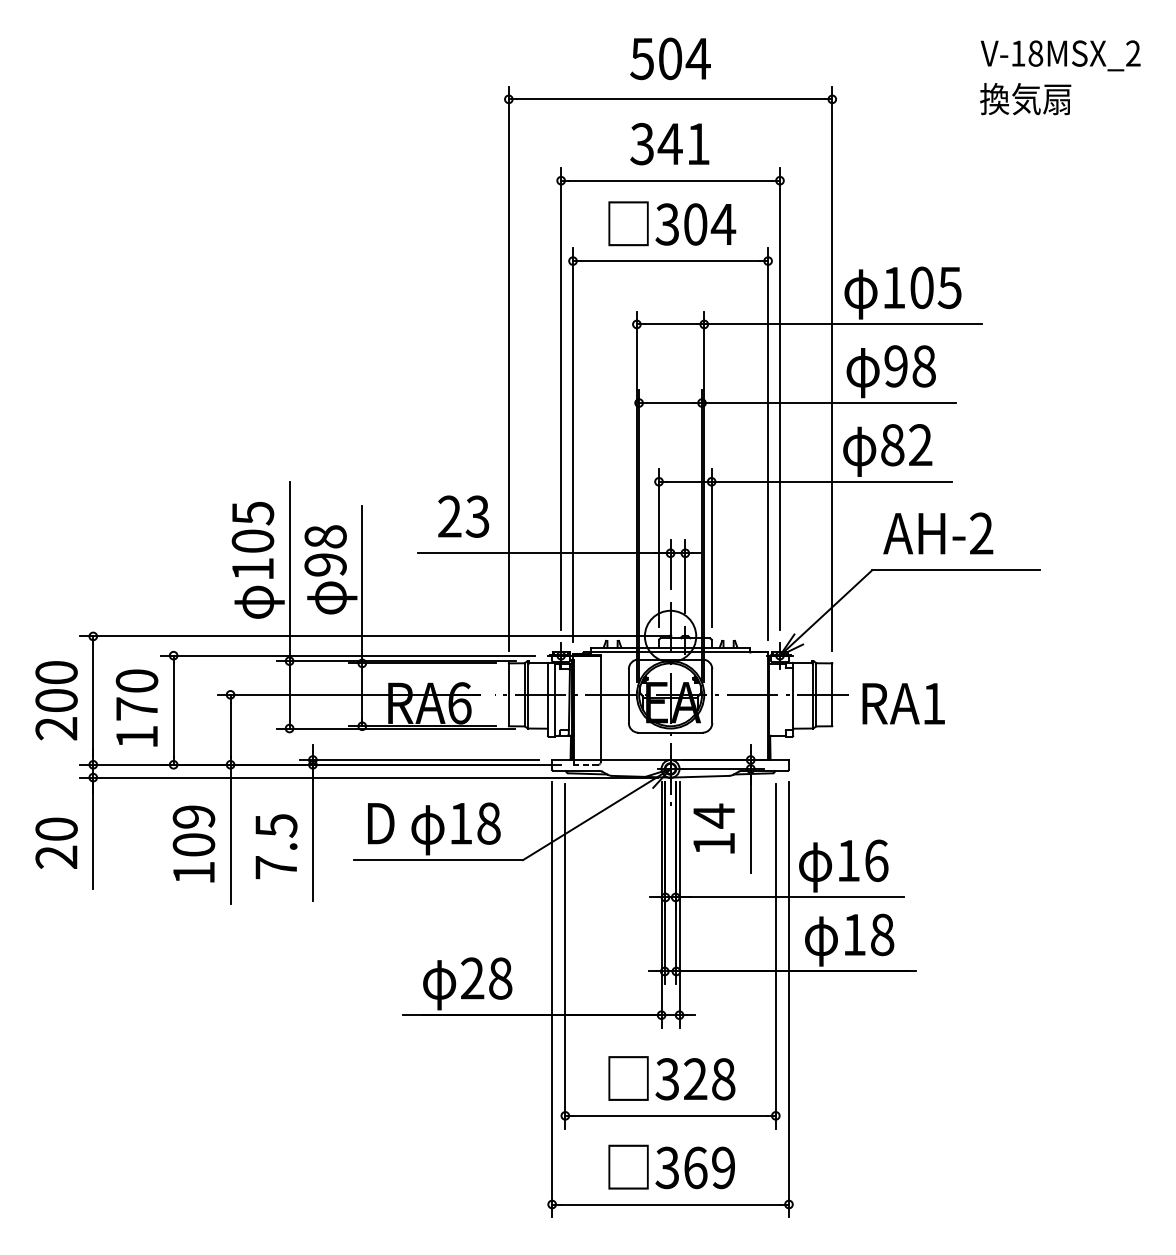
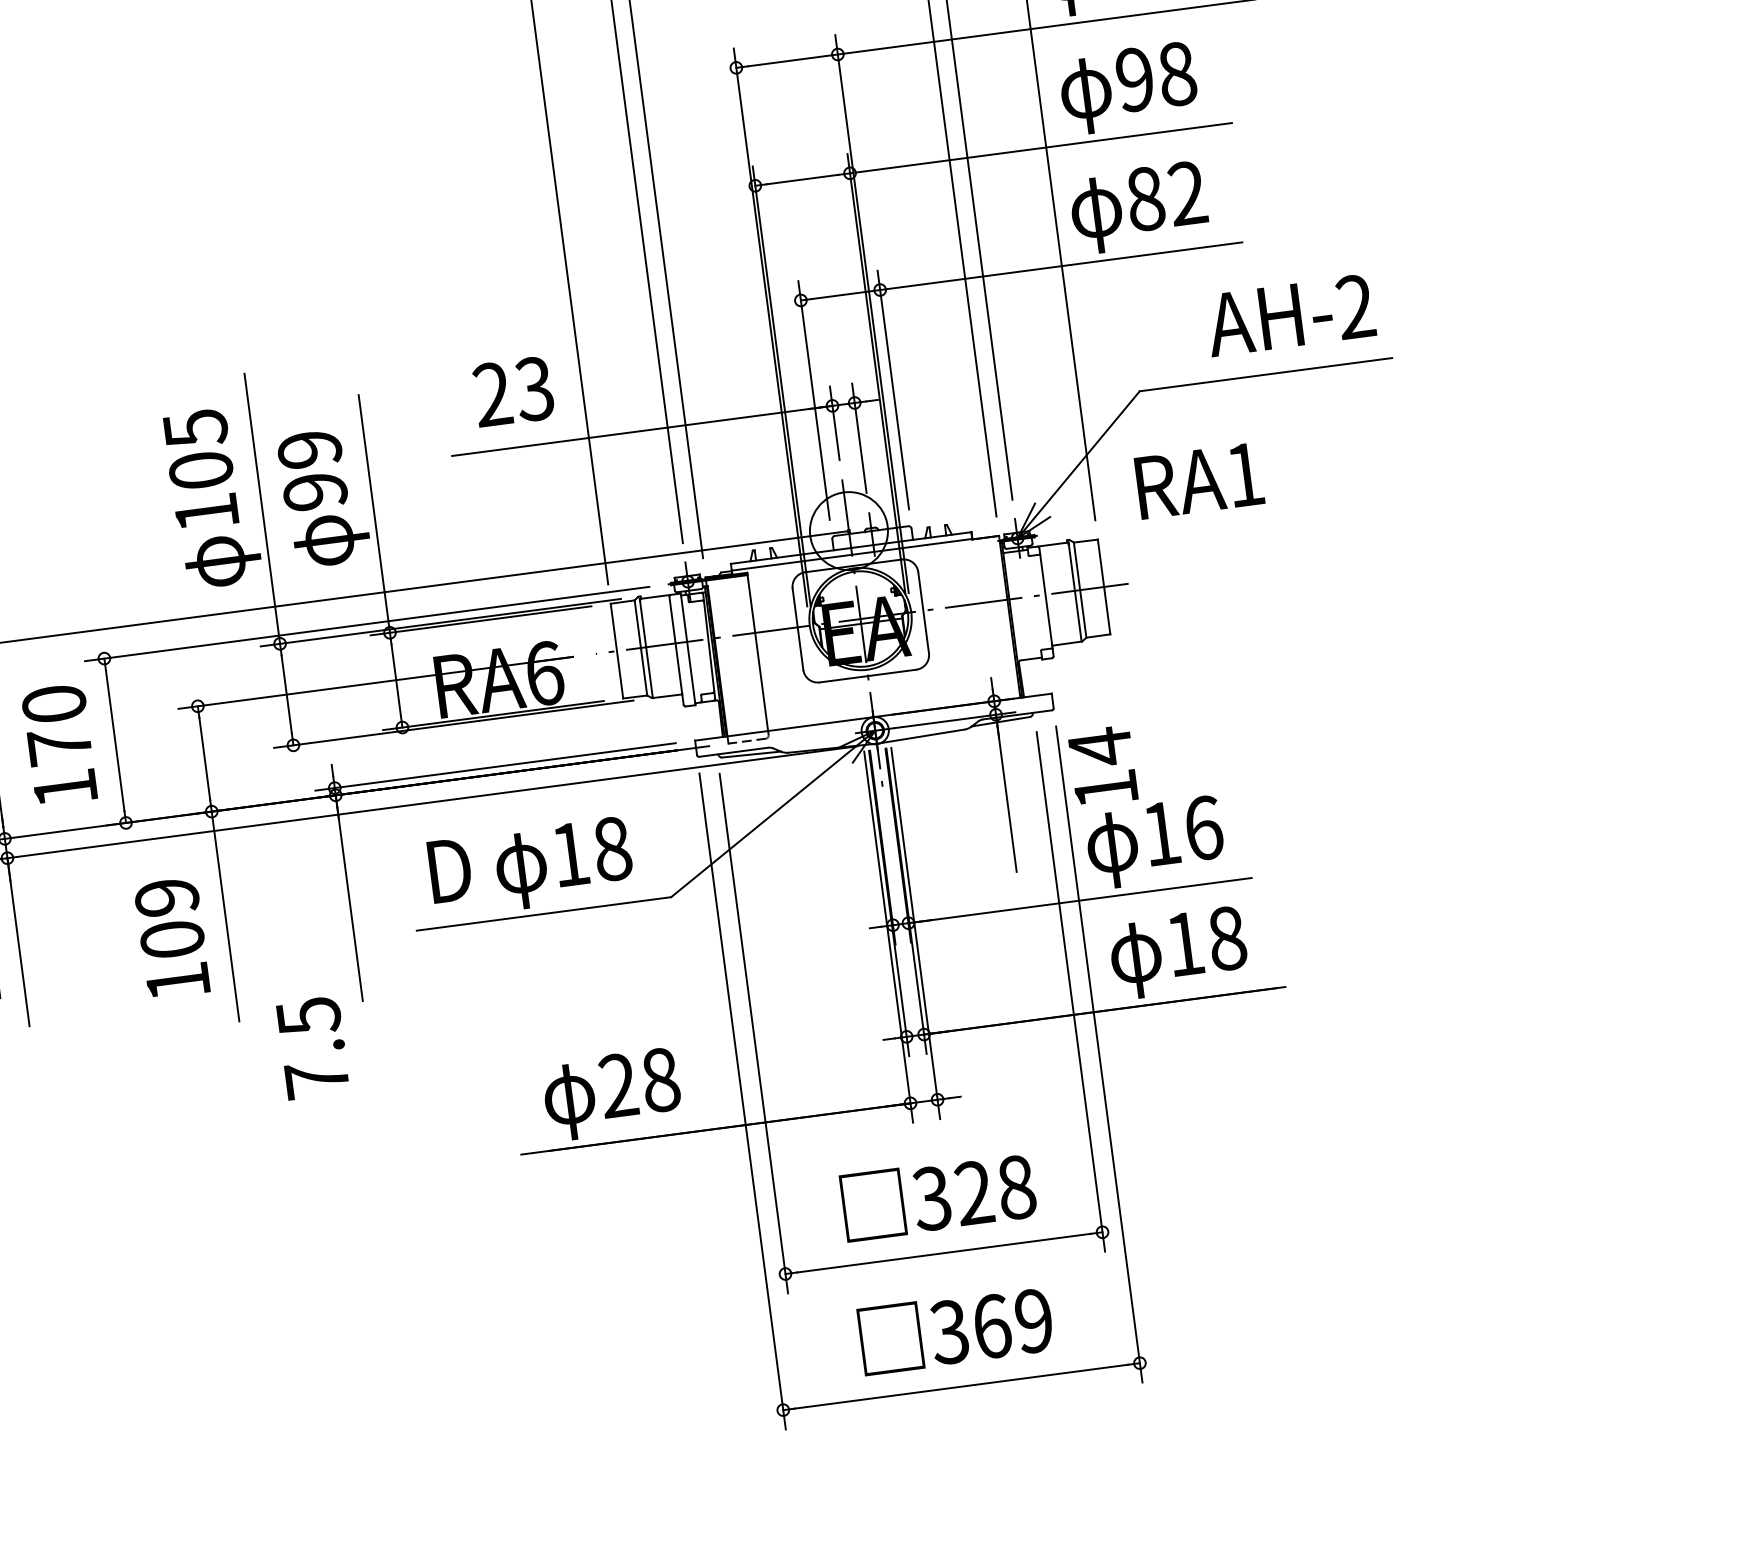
text: (938, 533) -> (1290, 315), moved
text: (325, 536) -> (309, 449), 98 -> 99
text: (903, 703) -> (1199, 480), moved
text: (713, 828) -> (1101, 766), moved
text: (276, 846) -> (313, 1047), moved

